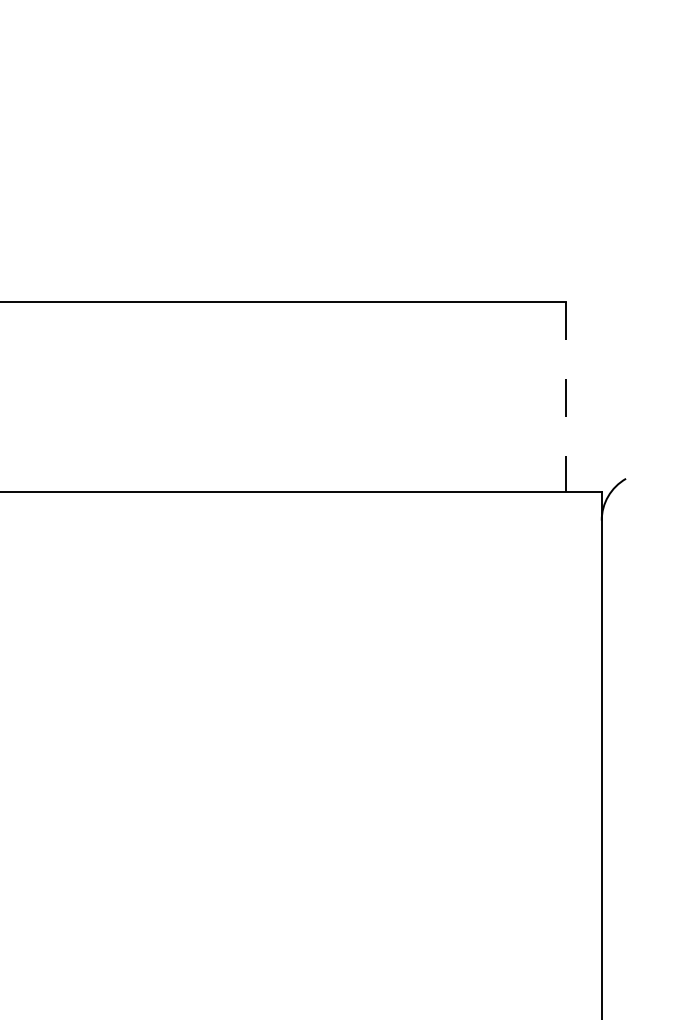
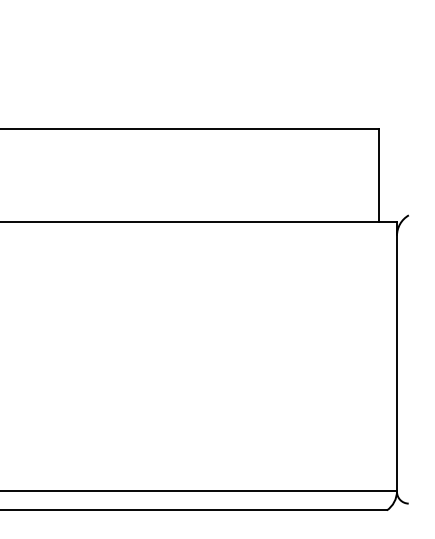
line: (565, 399) -> (379, 176), dashed -> solid

